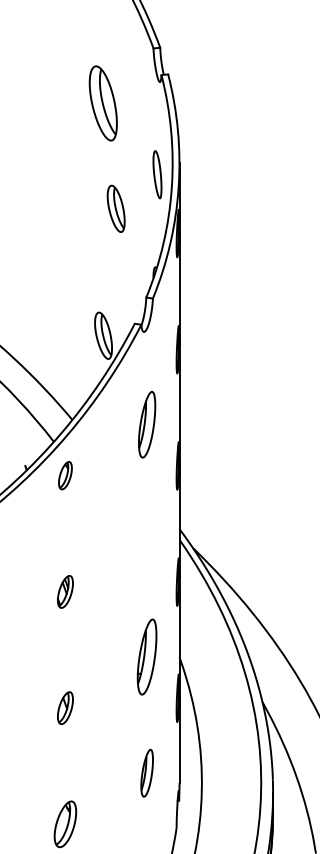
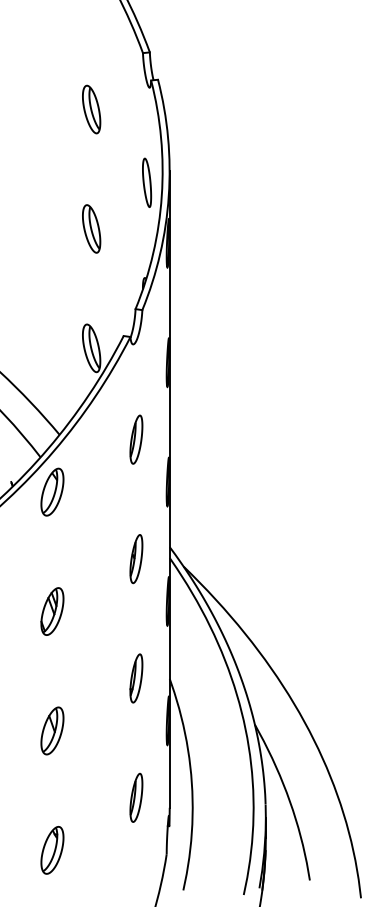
part: (103, 103) -> (91, 109), size x0.62
part: (116, 208) -> (91, 228), moved
part: (147, 424) -> (136, 439), size x0.71
part: (65, 475) -> (52, 491), size x1.67
part: (147, 541) -> (136, 559), added
part: (65, 591) -> (52, 611), size x1.43
part: (147, 657) -> (136, 678), size x0.62
part: (65, 707) -> (52, 730), size x1.43

